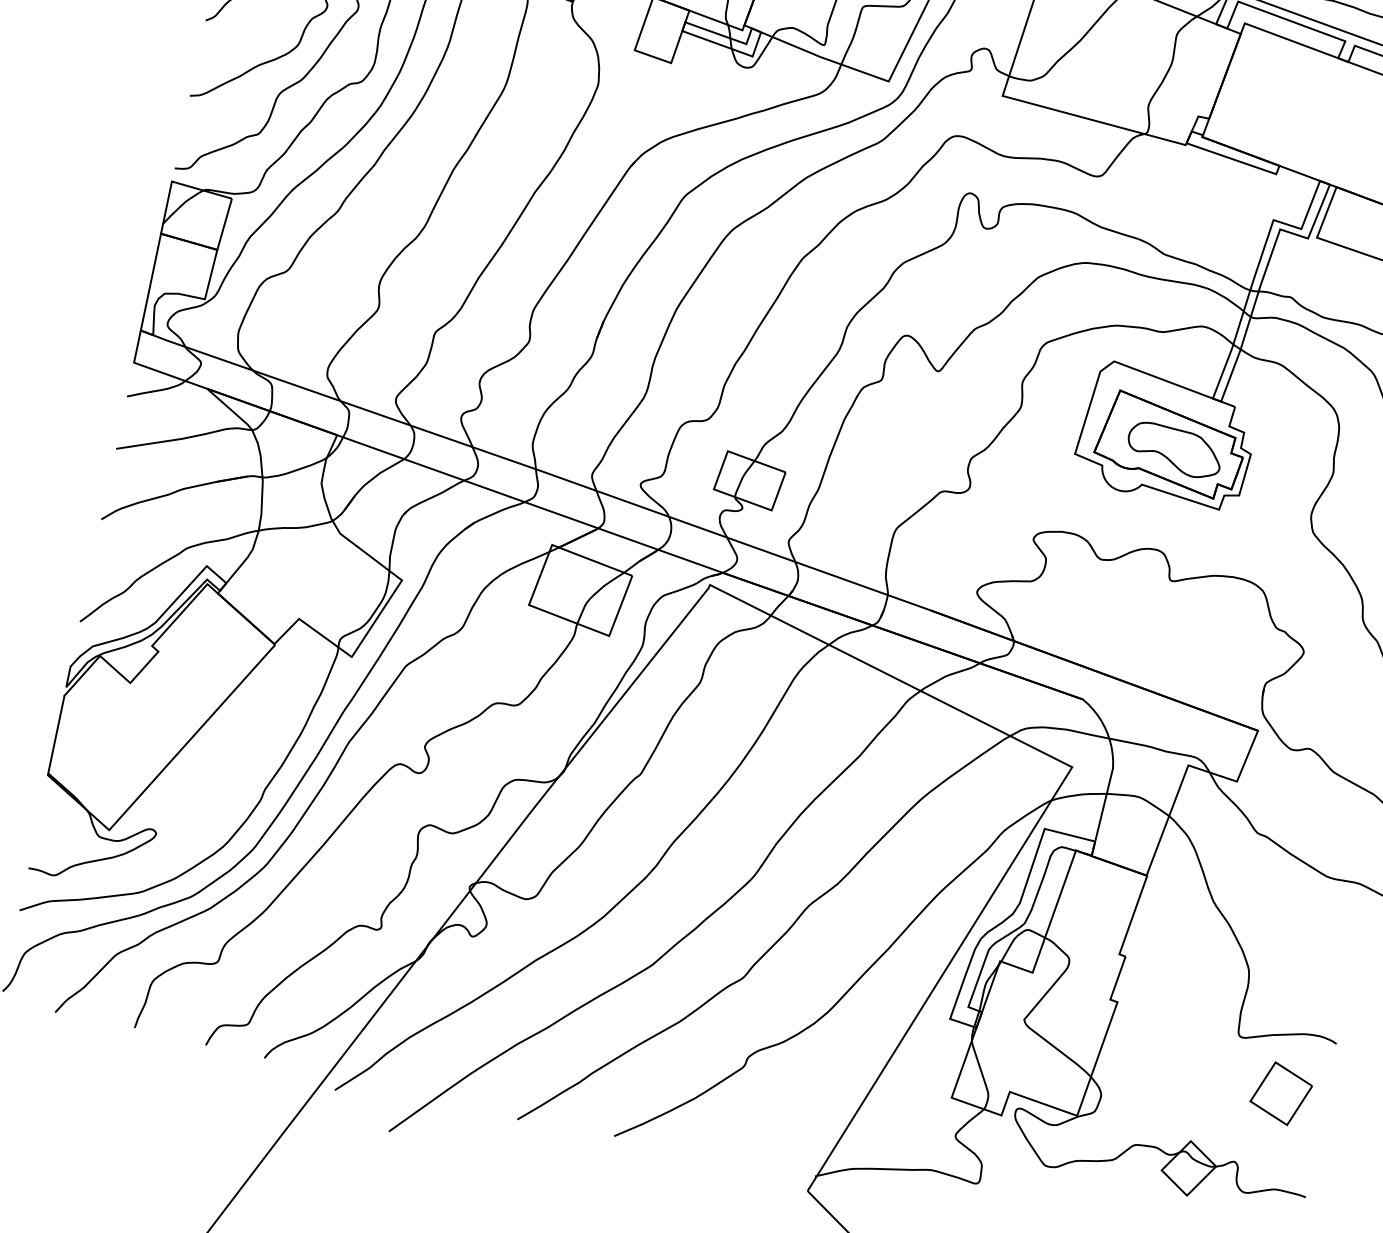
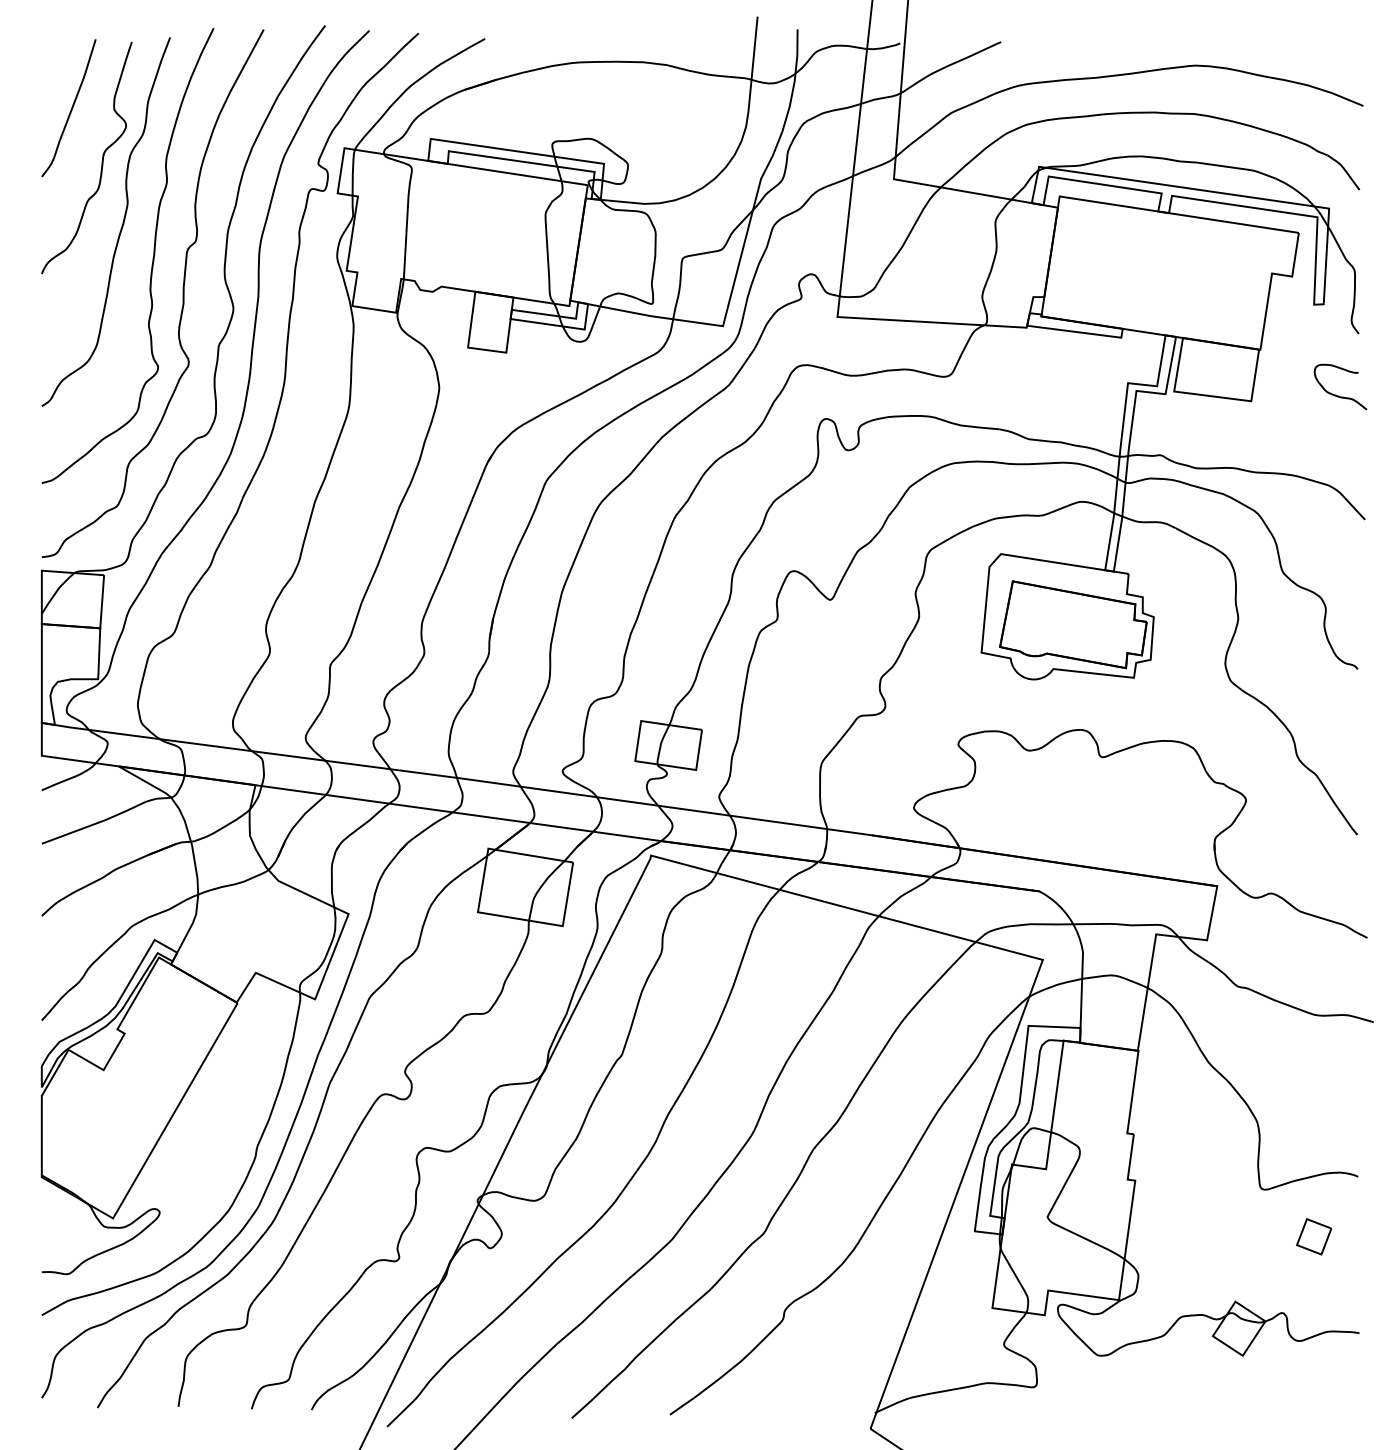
part: (1173, 449) -> (1077, 628), removed
part: (1280, 1093) -> (1313, 1236), size x0.6

